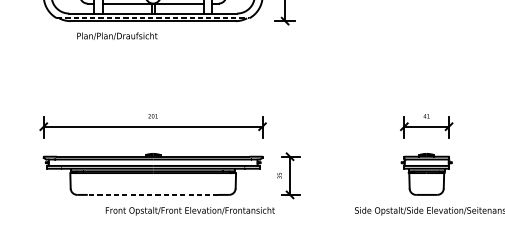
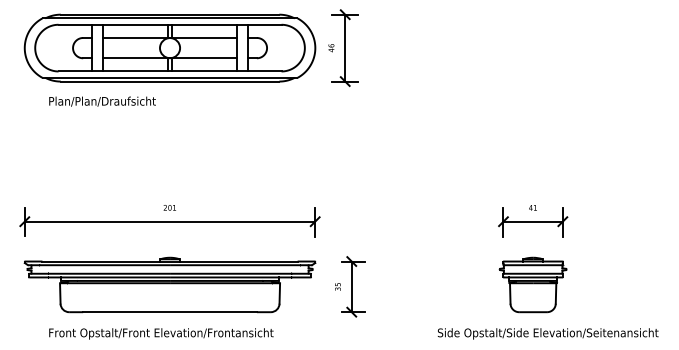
line: (153, 18) -> (170, 77), dashed -> solid
text: (117, 36) -> (102, 101), moved
line: (153, 195) -> (170, 312), dashed -> solid
text: (190, 210) -> (161, 333), moved

